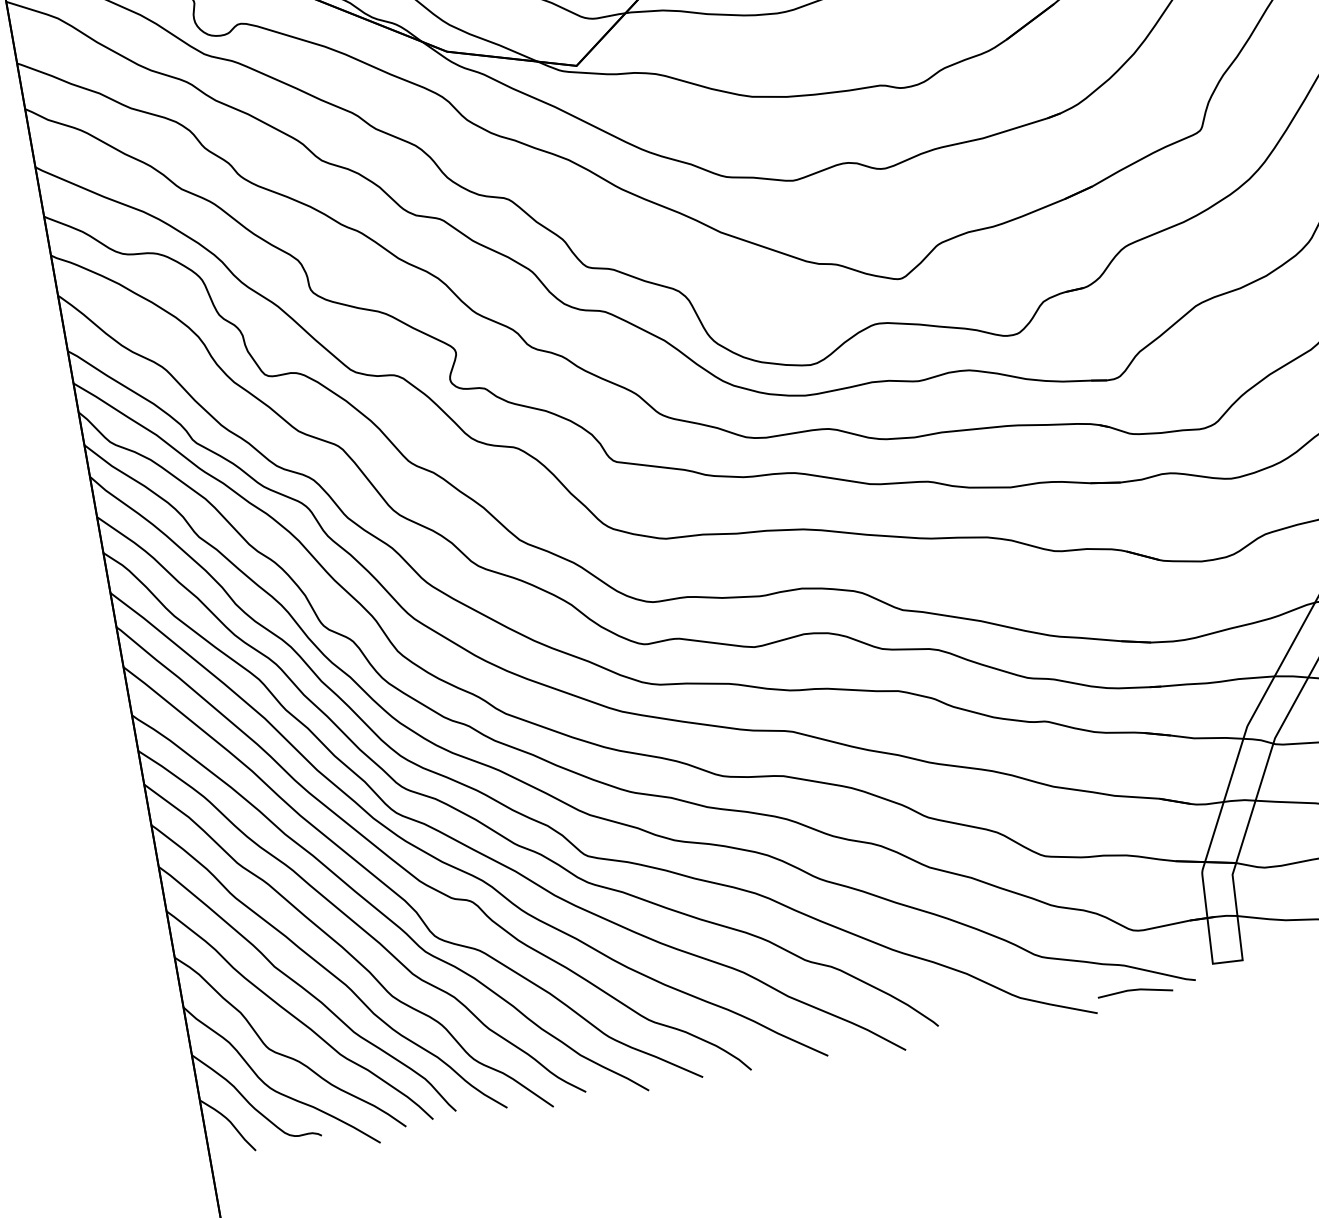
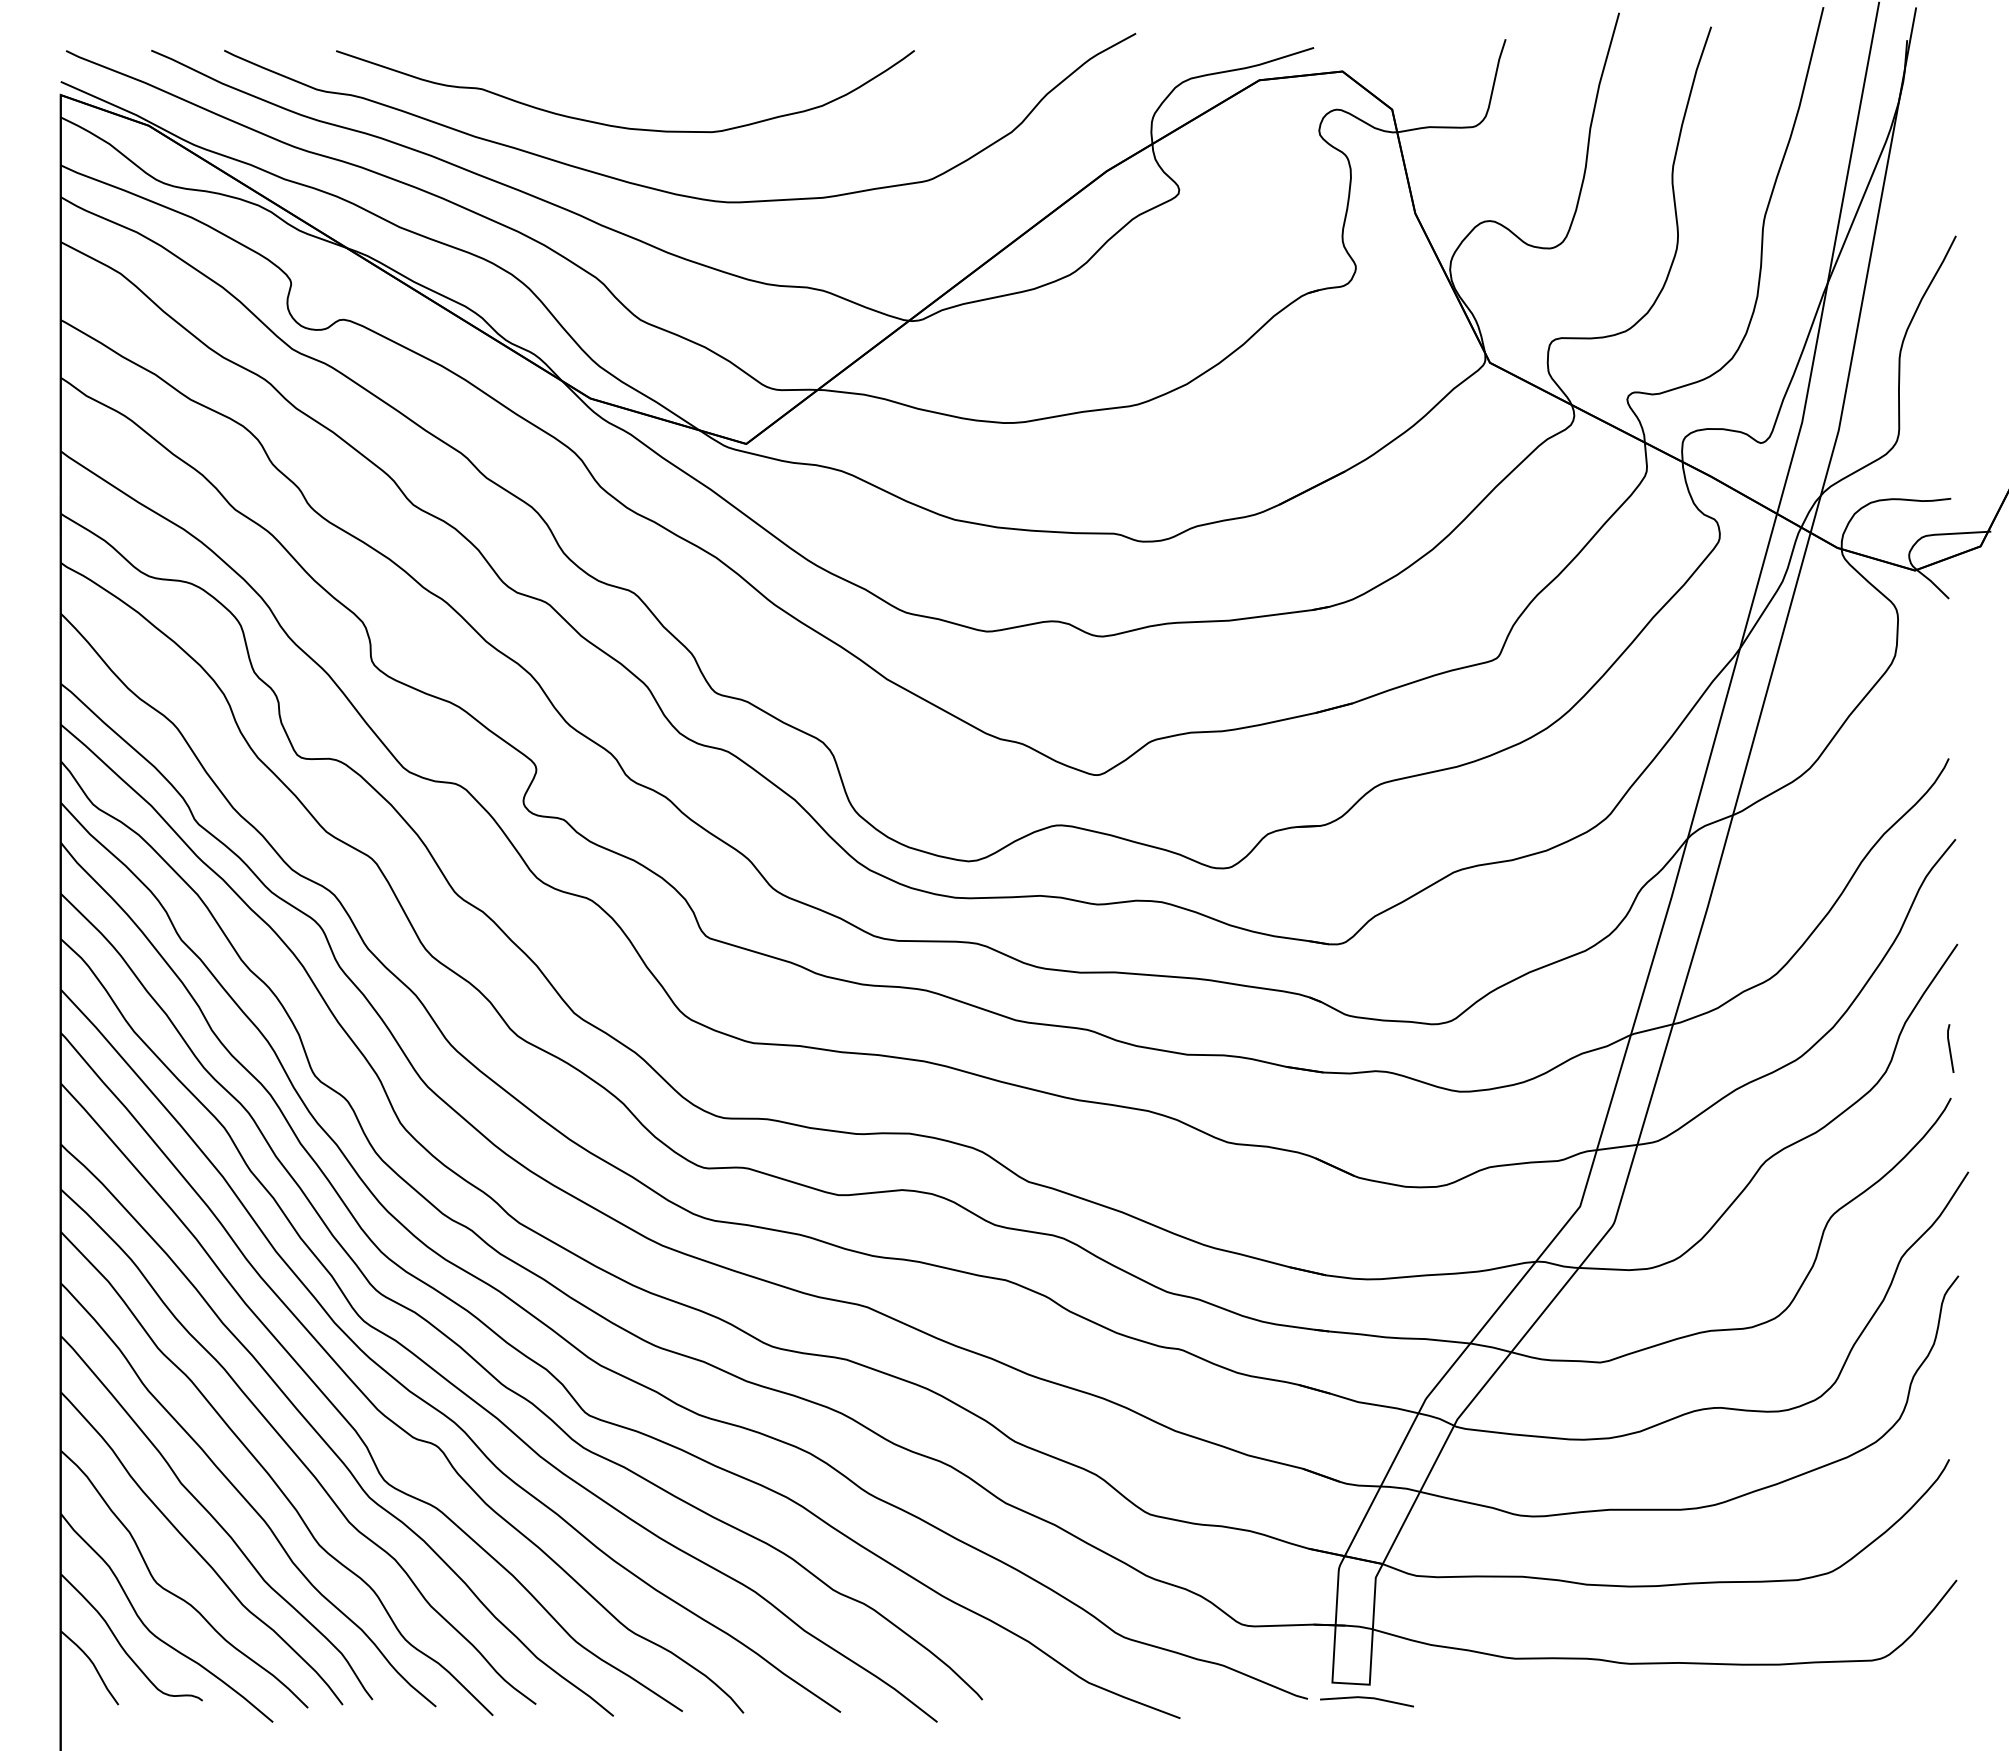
line: (1134, 990) -> (1366, 1698), moved

